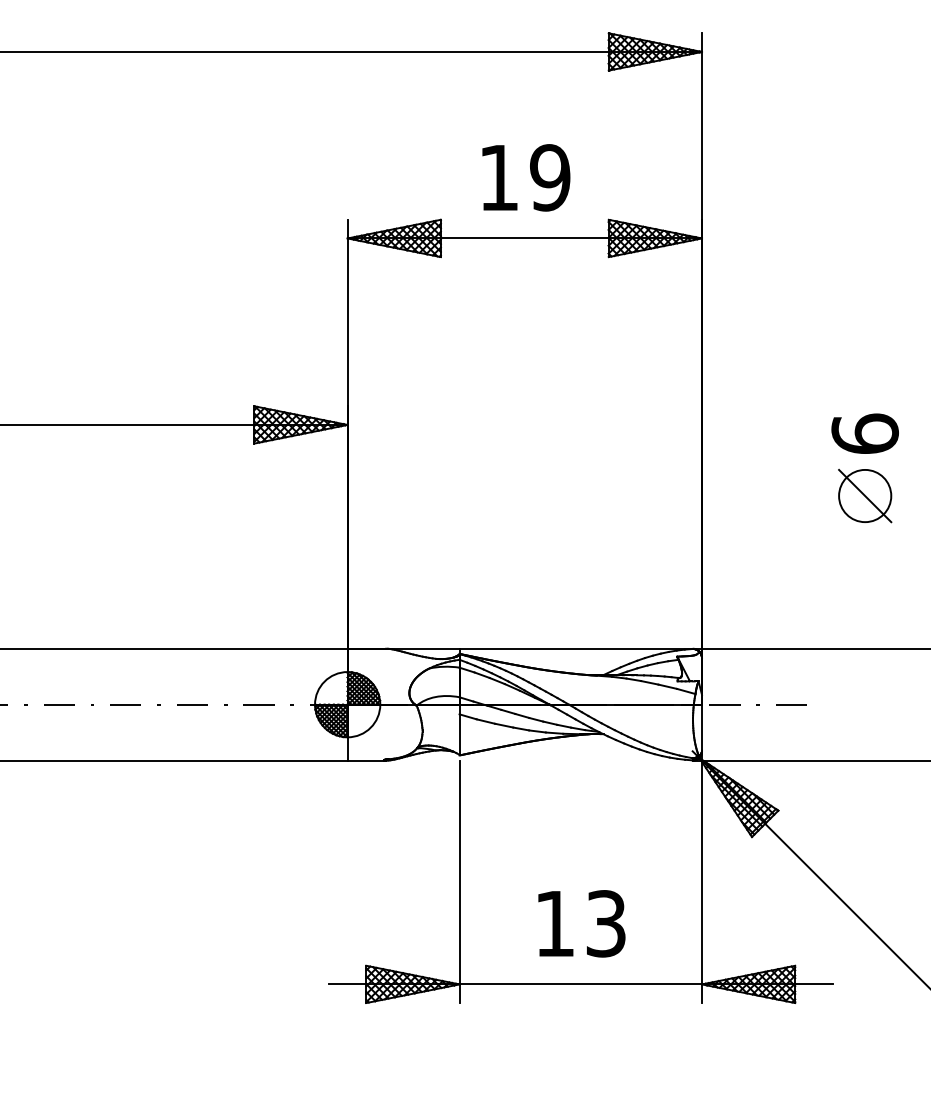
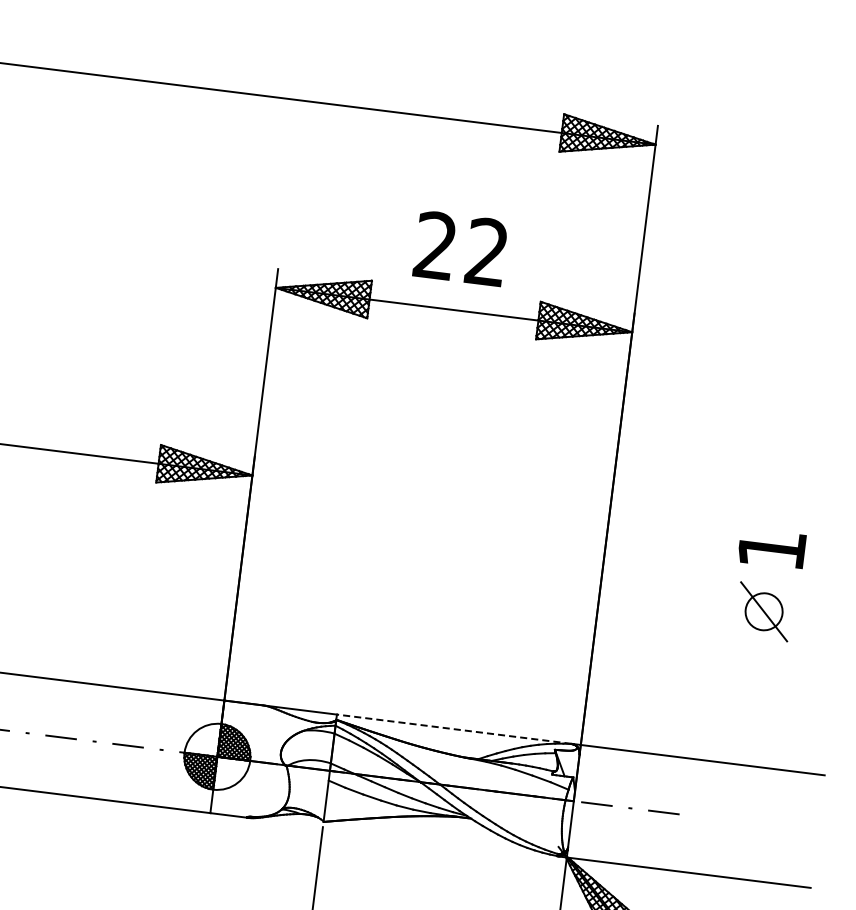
text: (524, 177) -> (461, 248), 19 -> 22
text: (864, 433) -> (771, 548), 6 -> 1
circle: (865, 495) -> (764, 611), size x0.7
line: (576, 648) -> (454, 729), solid -> dashed

